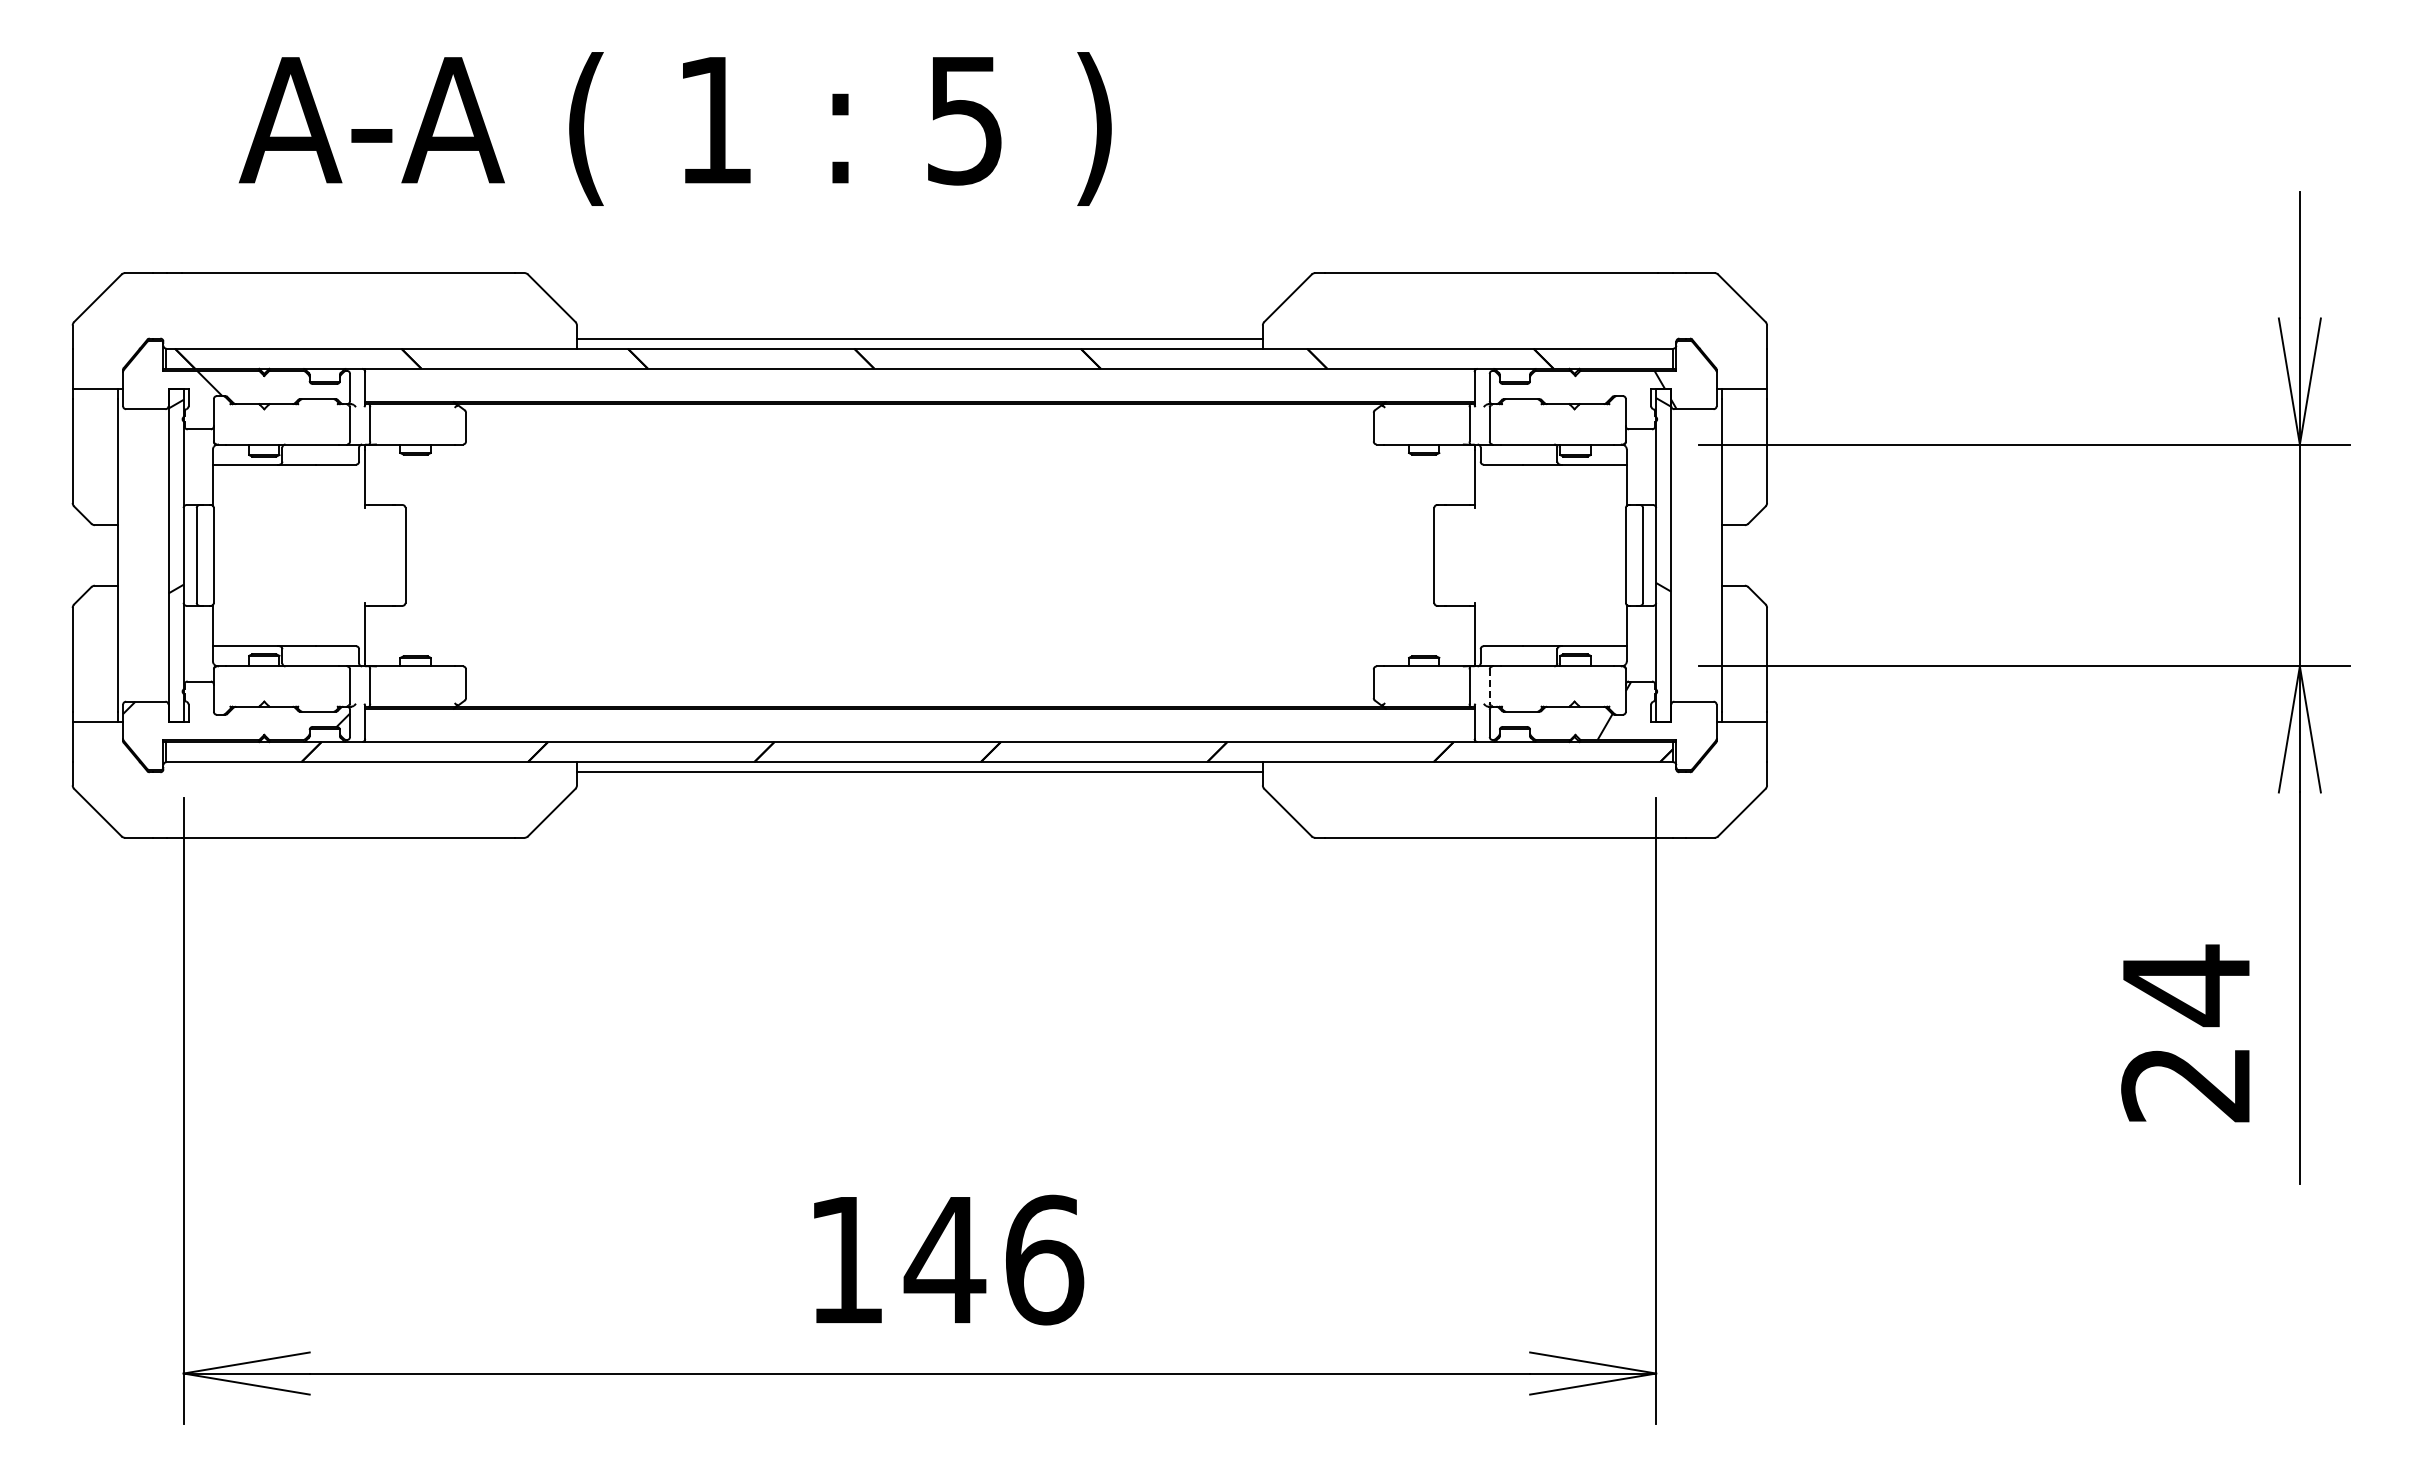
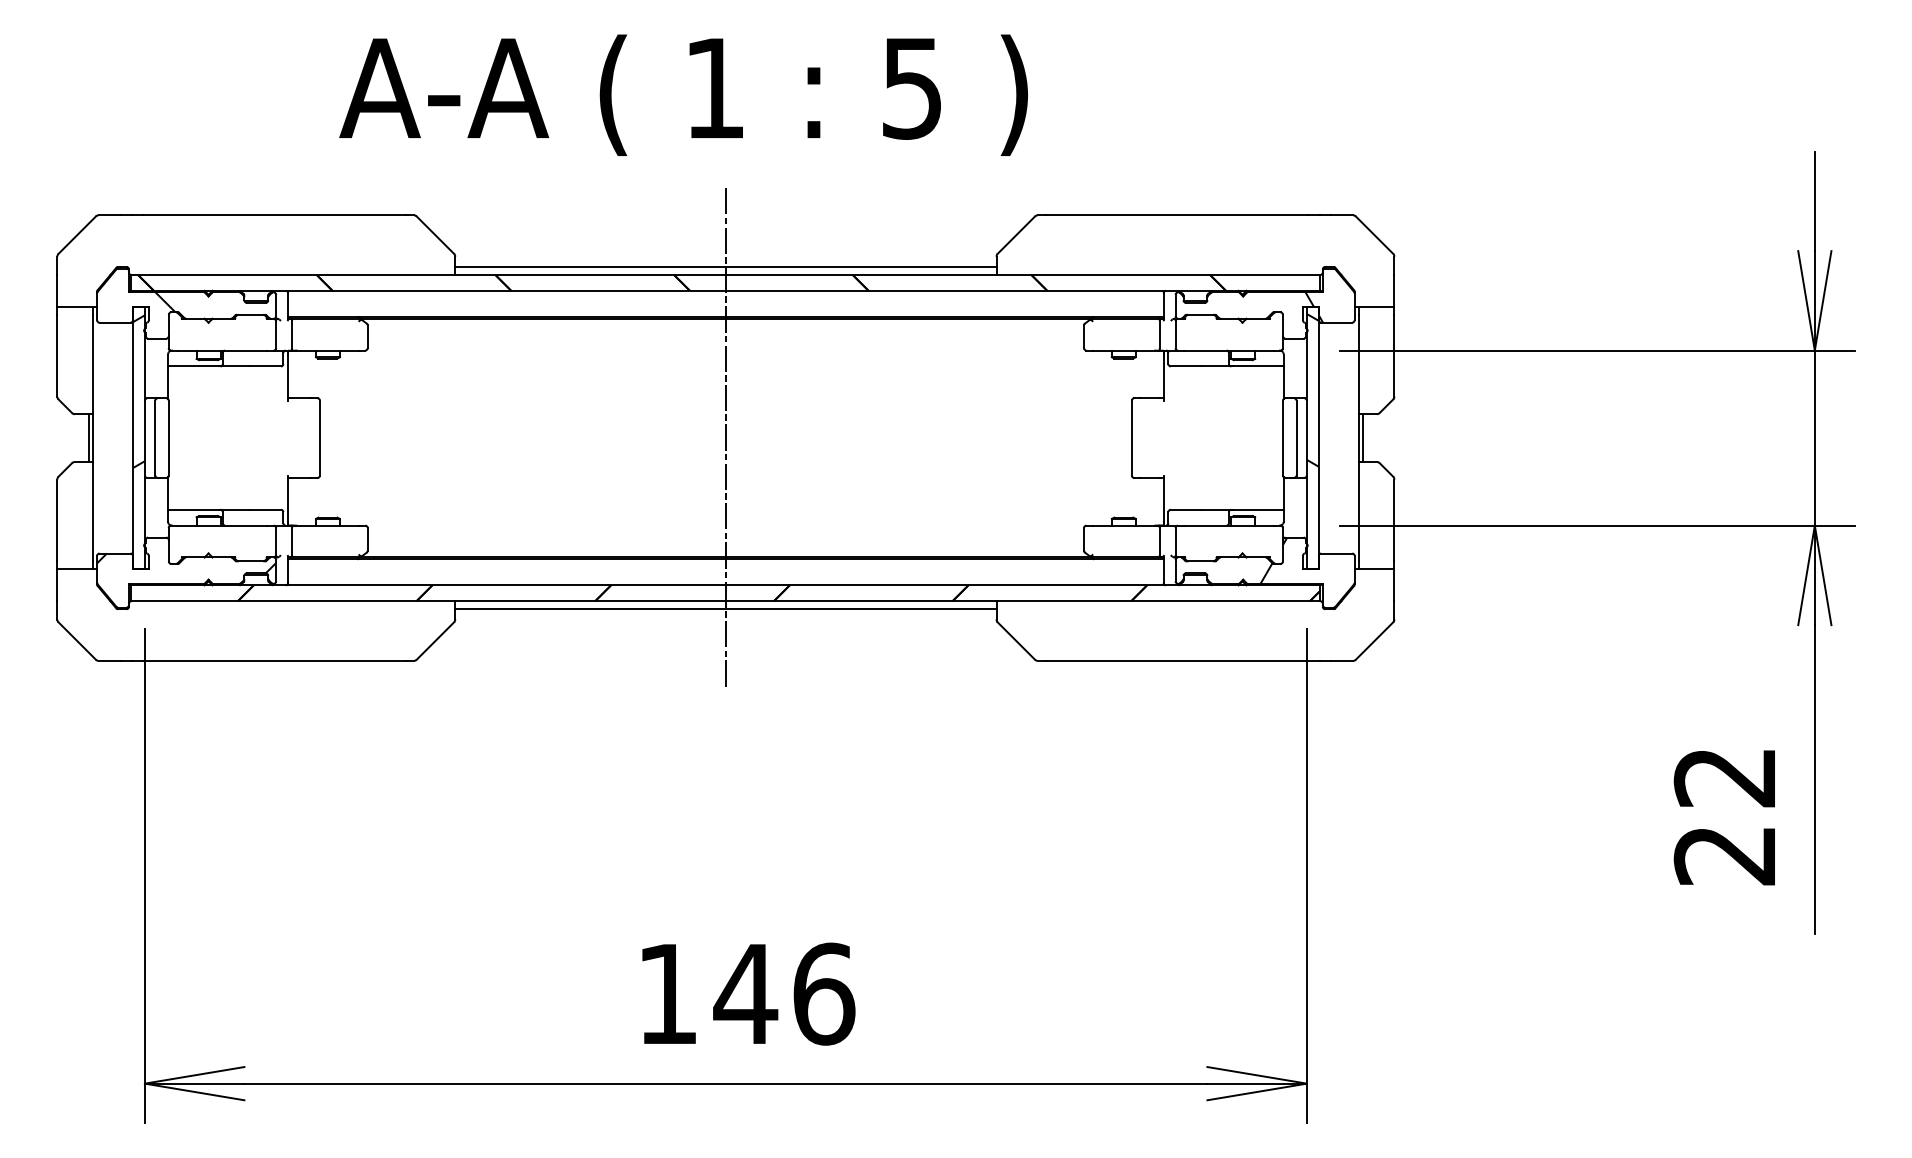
text: (675, 128) -> (683, 94), moved
line: (113, 555) -> (89, 438), added
line: (919, 555) -> (725, 438), added
line: (1726, 555) -> (1362, 438), added
line: (1489, 687) -> (1175, 542), dashed -> solid
text: (2185, 985) -> (1724, 777), 24 -> 22

